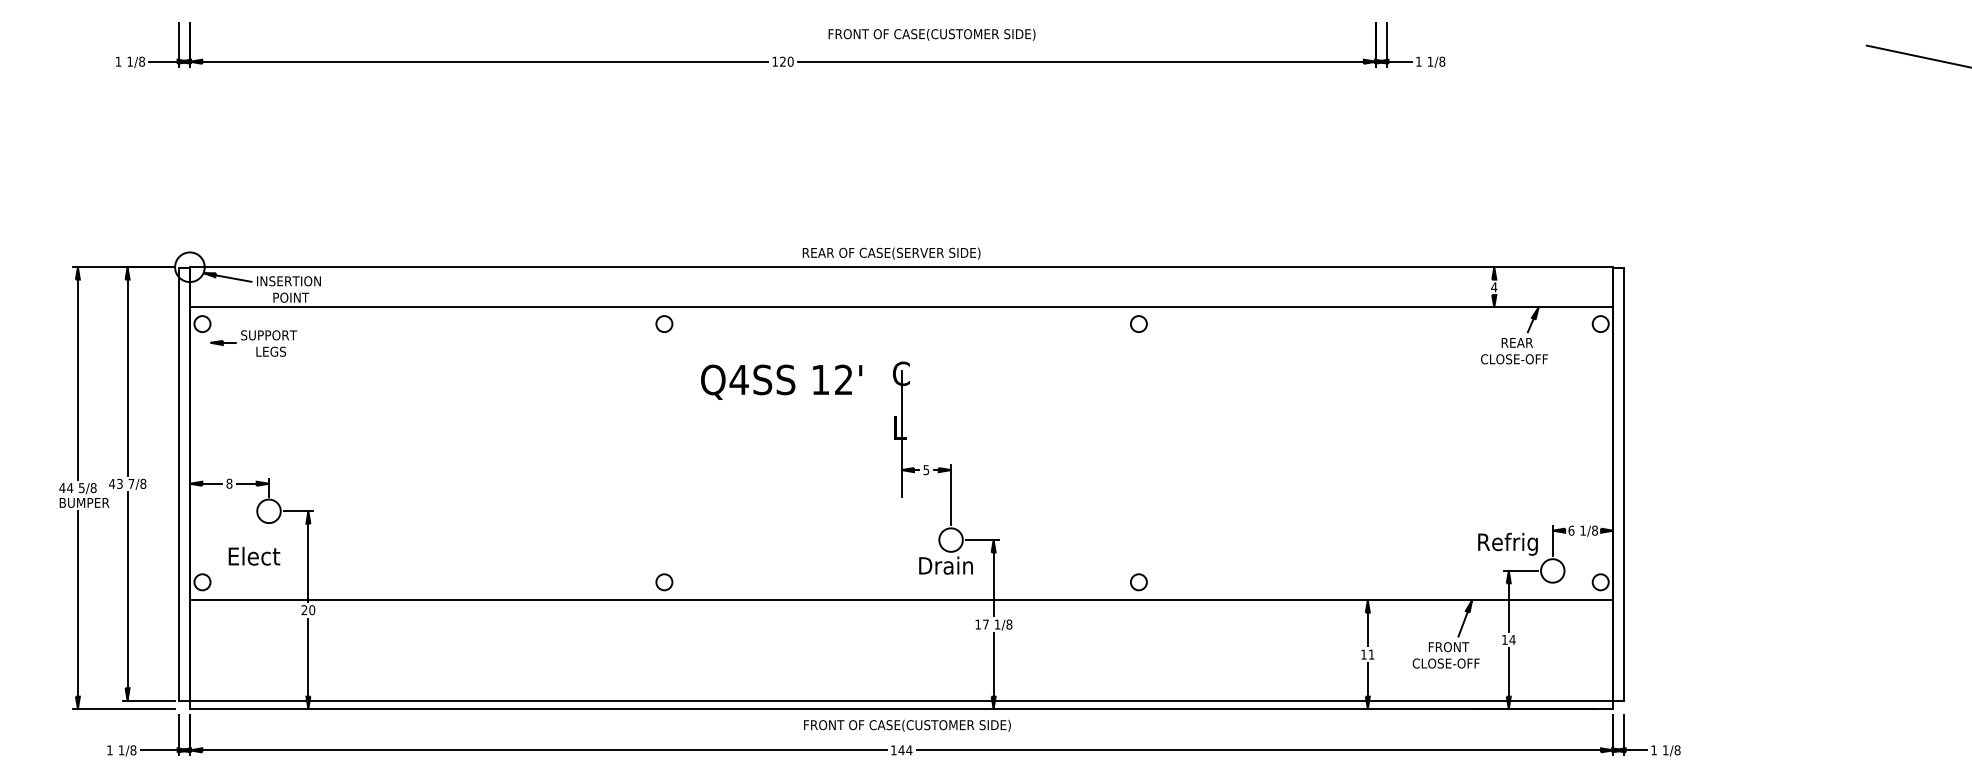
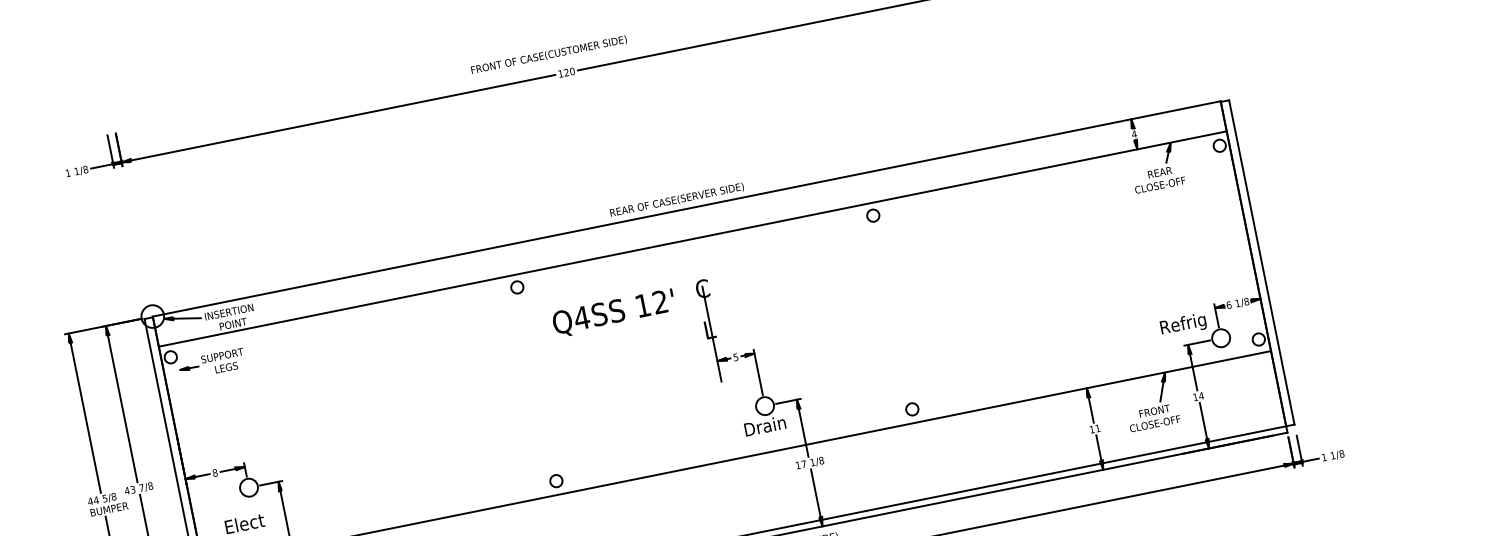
text: (931, 34) -> (548, 55), moved

